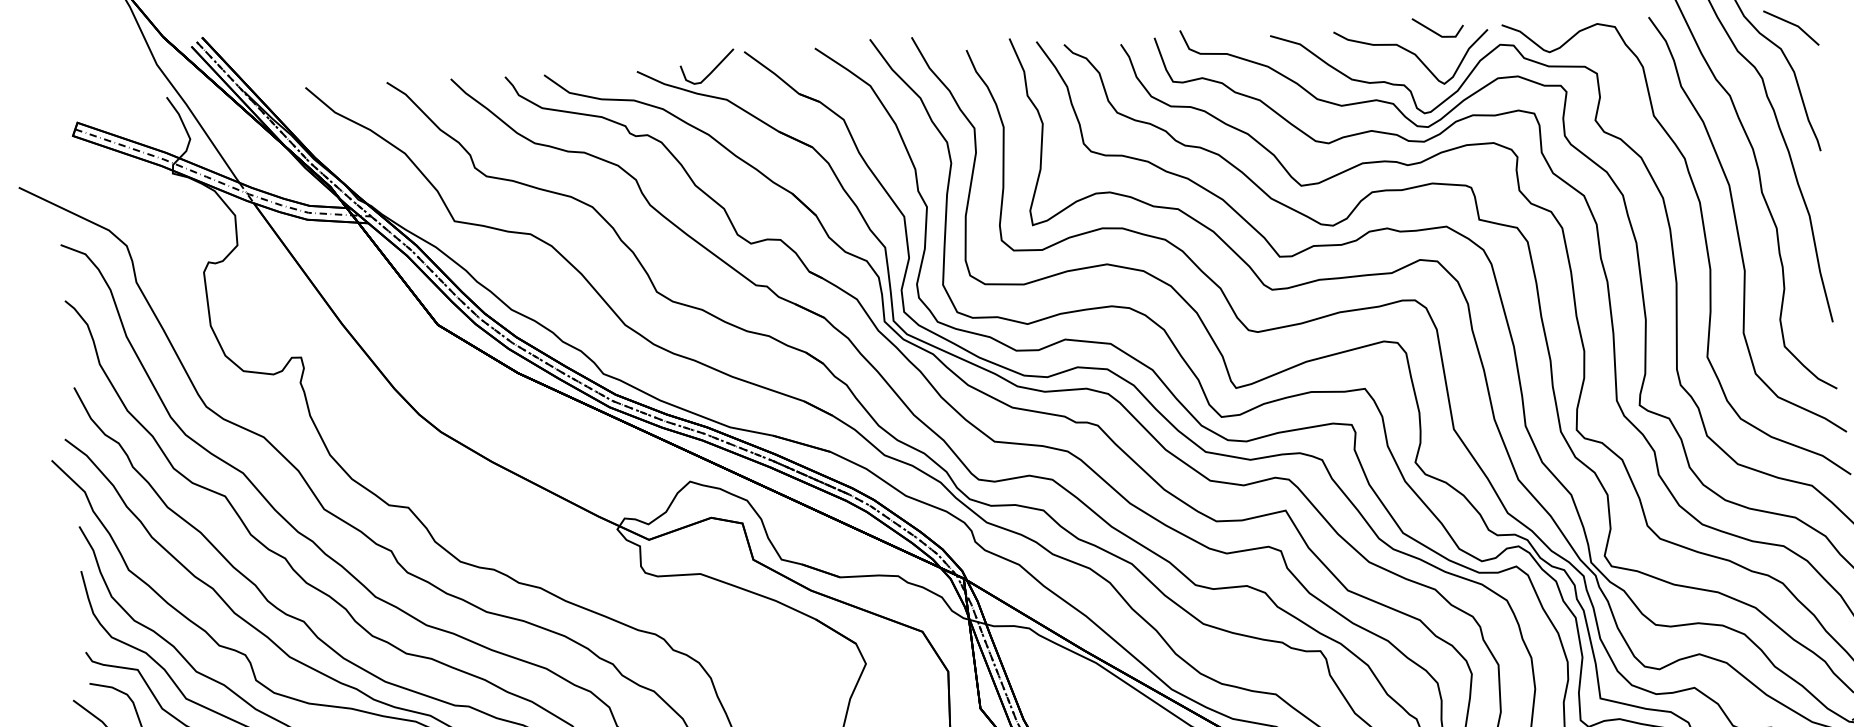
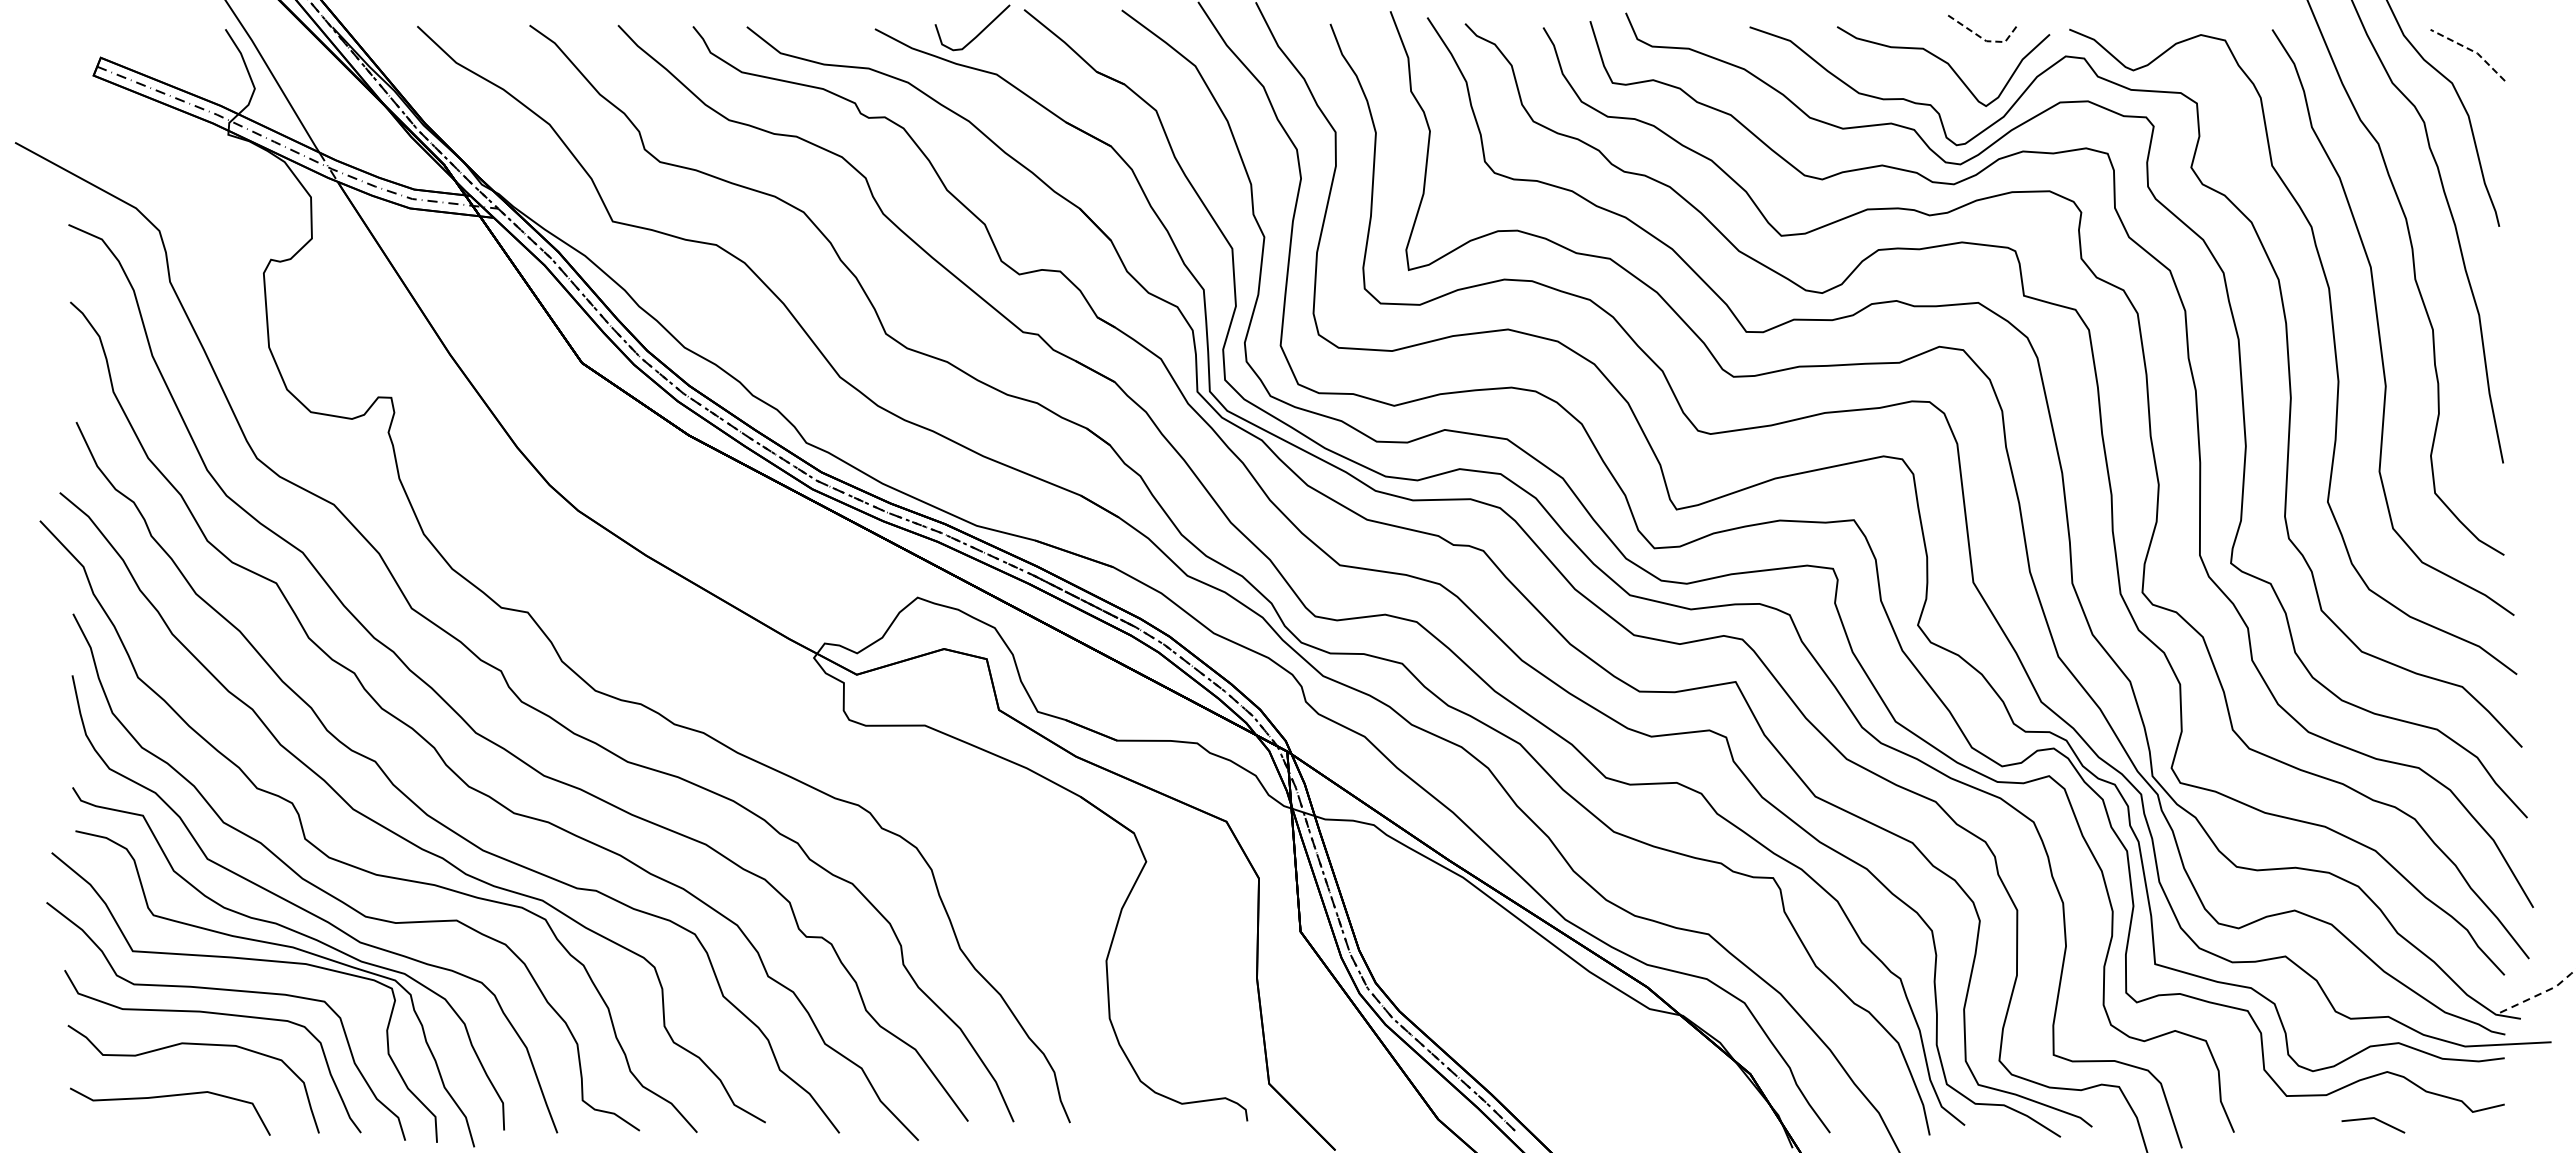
line: (1794, 24) -> (2472, 50), solid -> dashed
line: (1439, 35) -> (1983, 39), solid -> dashed

